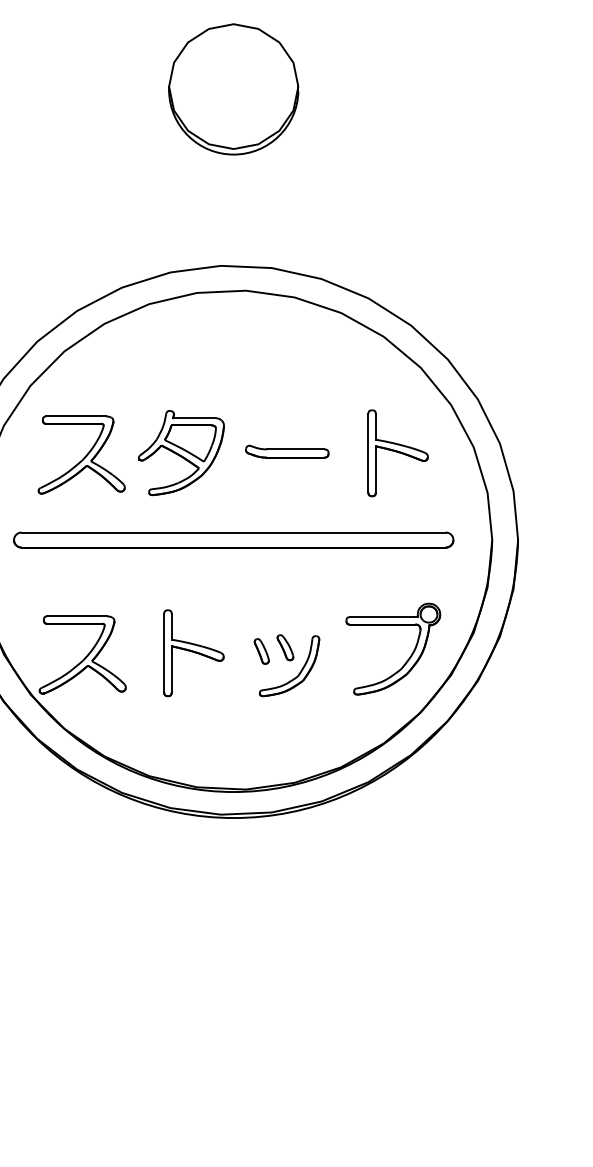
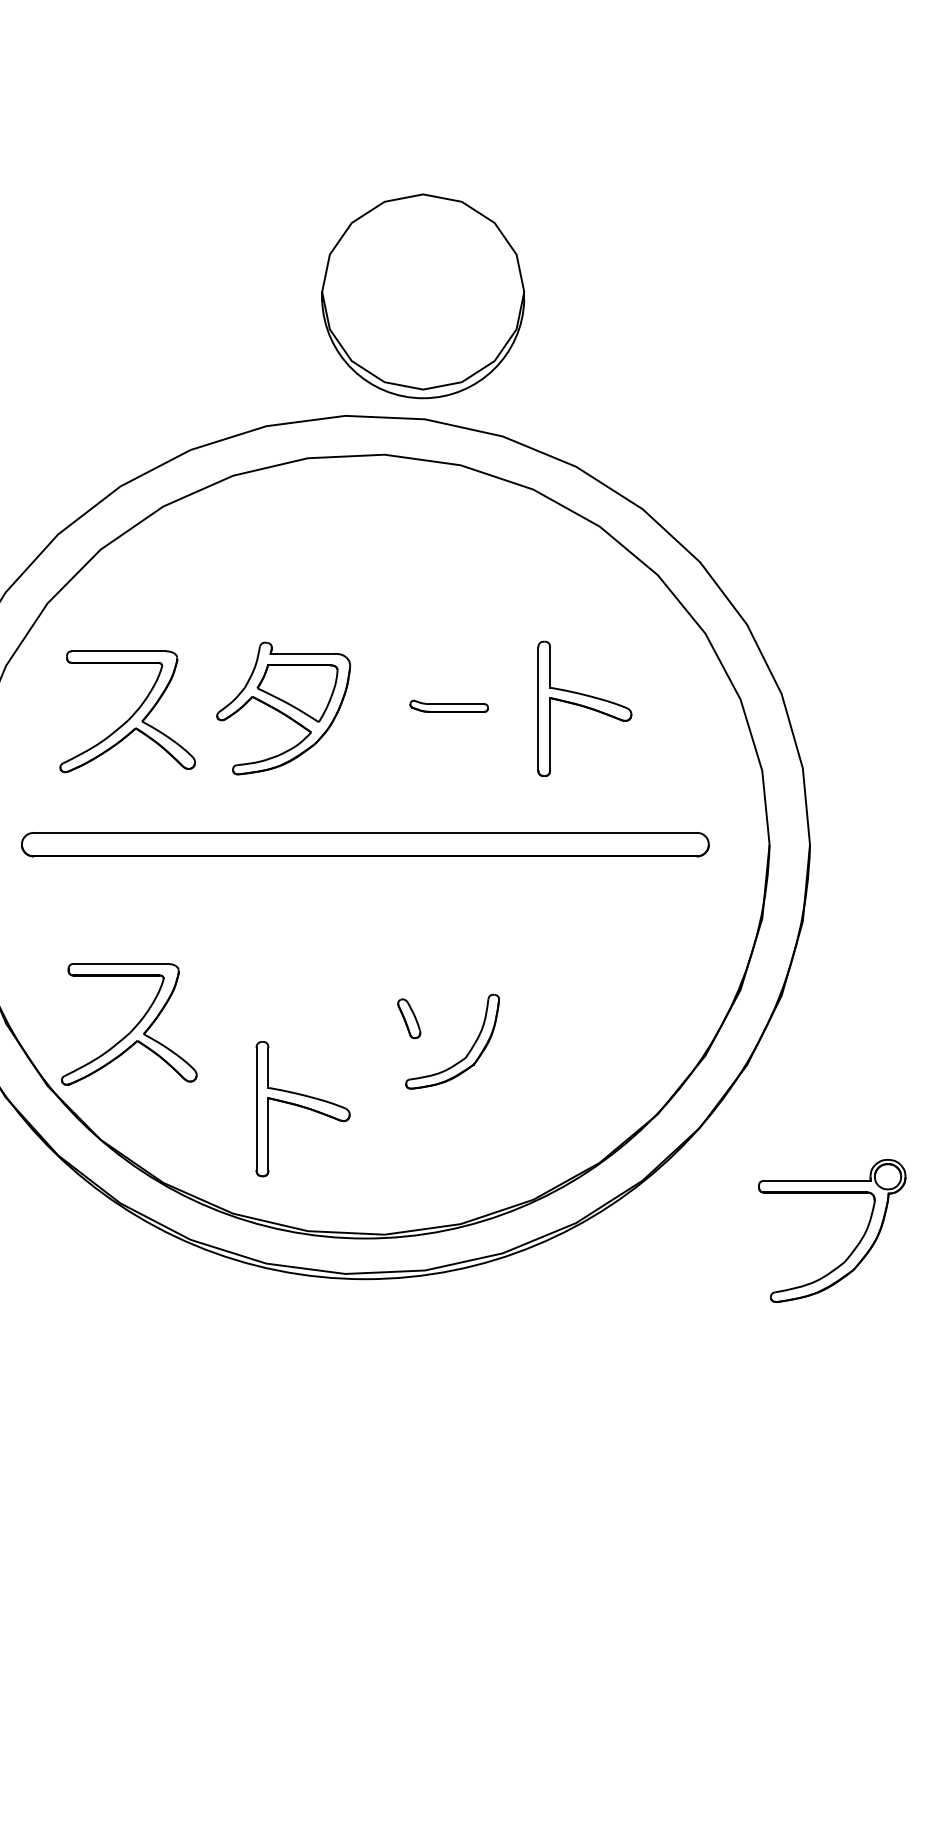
part: (233, 89) -> (422, 296), moved
part: (287, 451) -> (449, 706), size x0.6
part: (397, 453) -> (583, 709), moved
part: (285, 647) -> (446, 1012), removed
part: (193, 653) -> (302, 1109), moved
part: (406, 660) -> (852, 1248), moved

